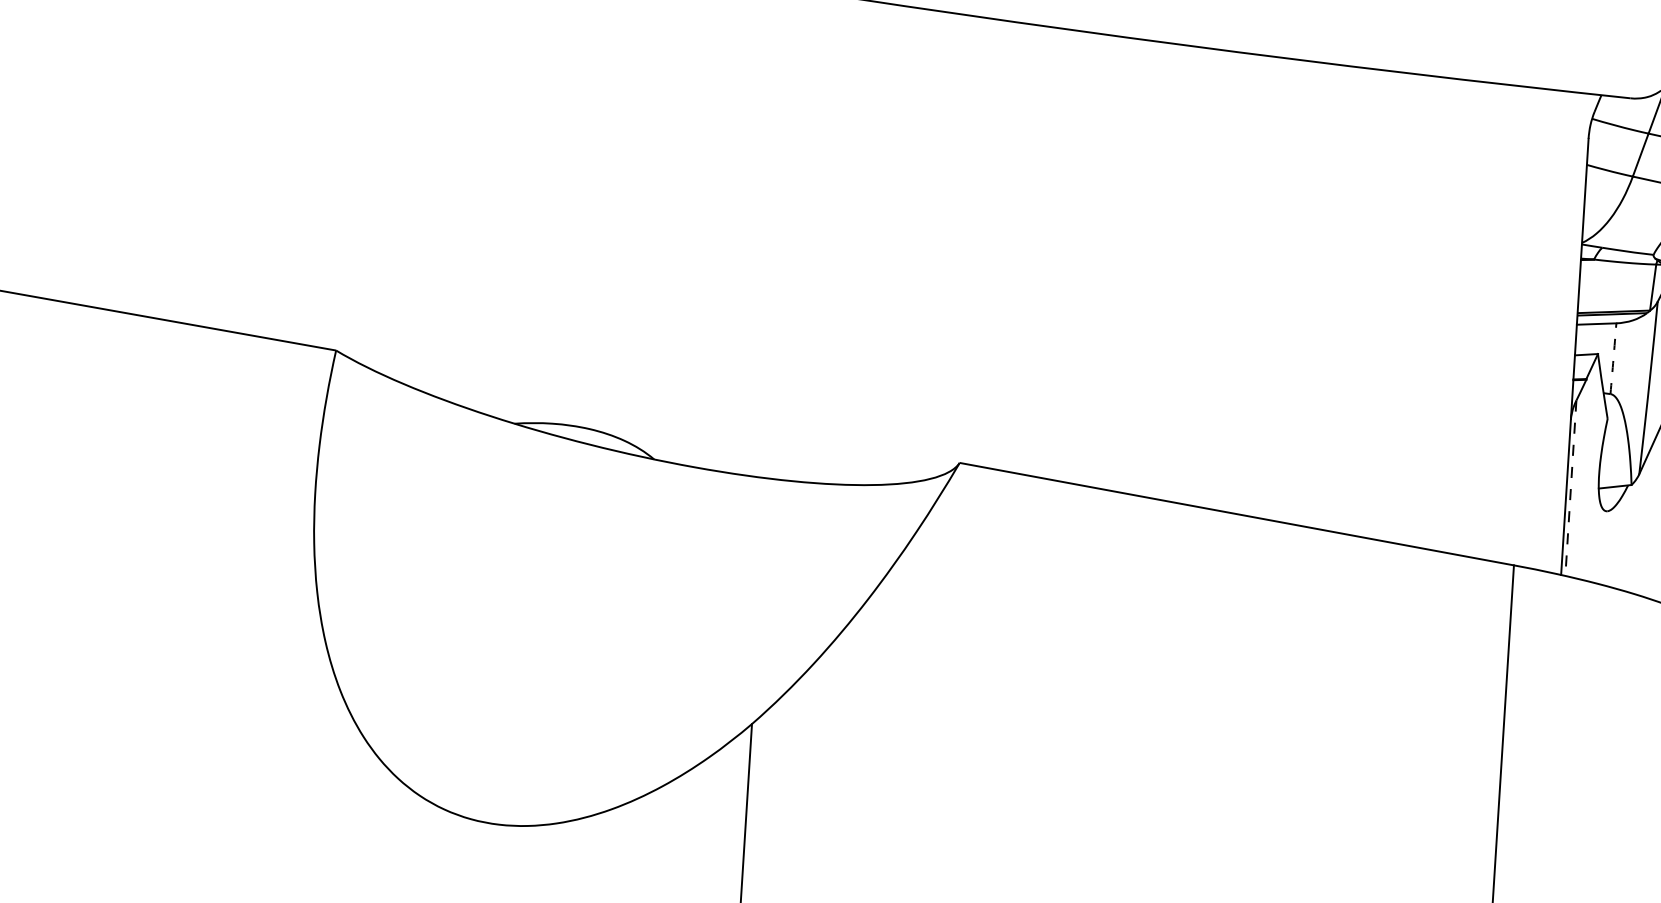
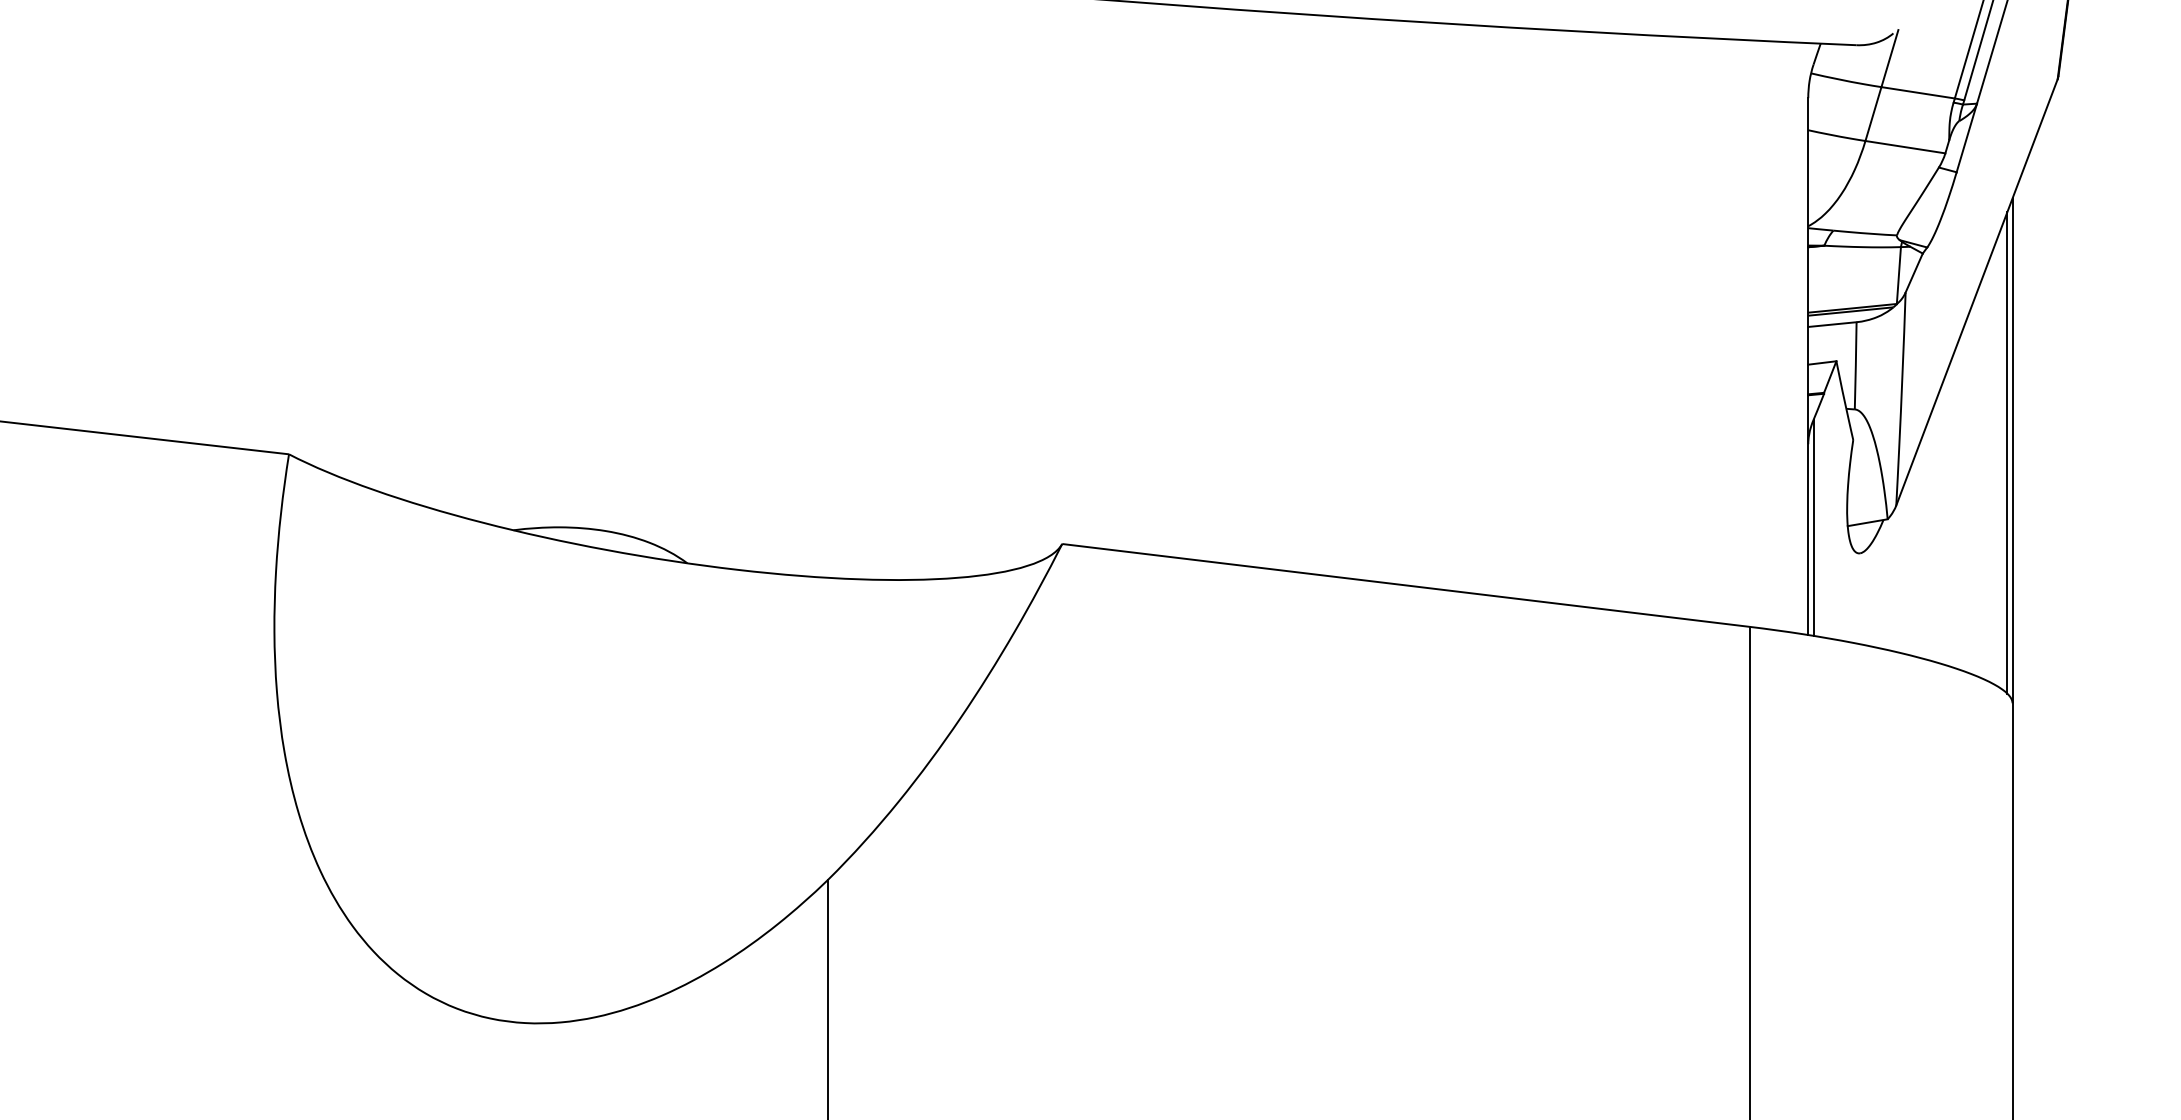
arc: (1613, 358) -> (1855, 365), dashed -> solid
line: (1570, 487) -> (1813, 527), dashed -> solid

